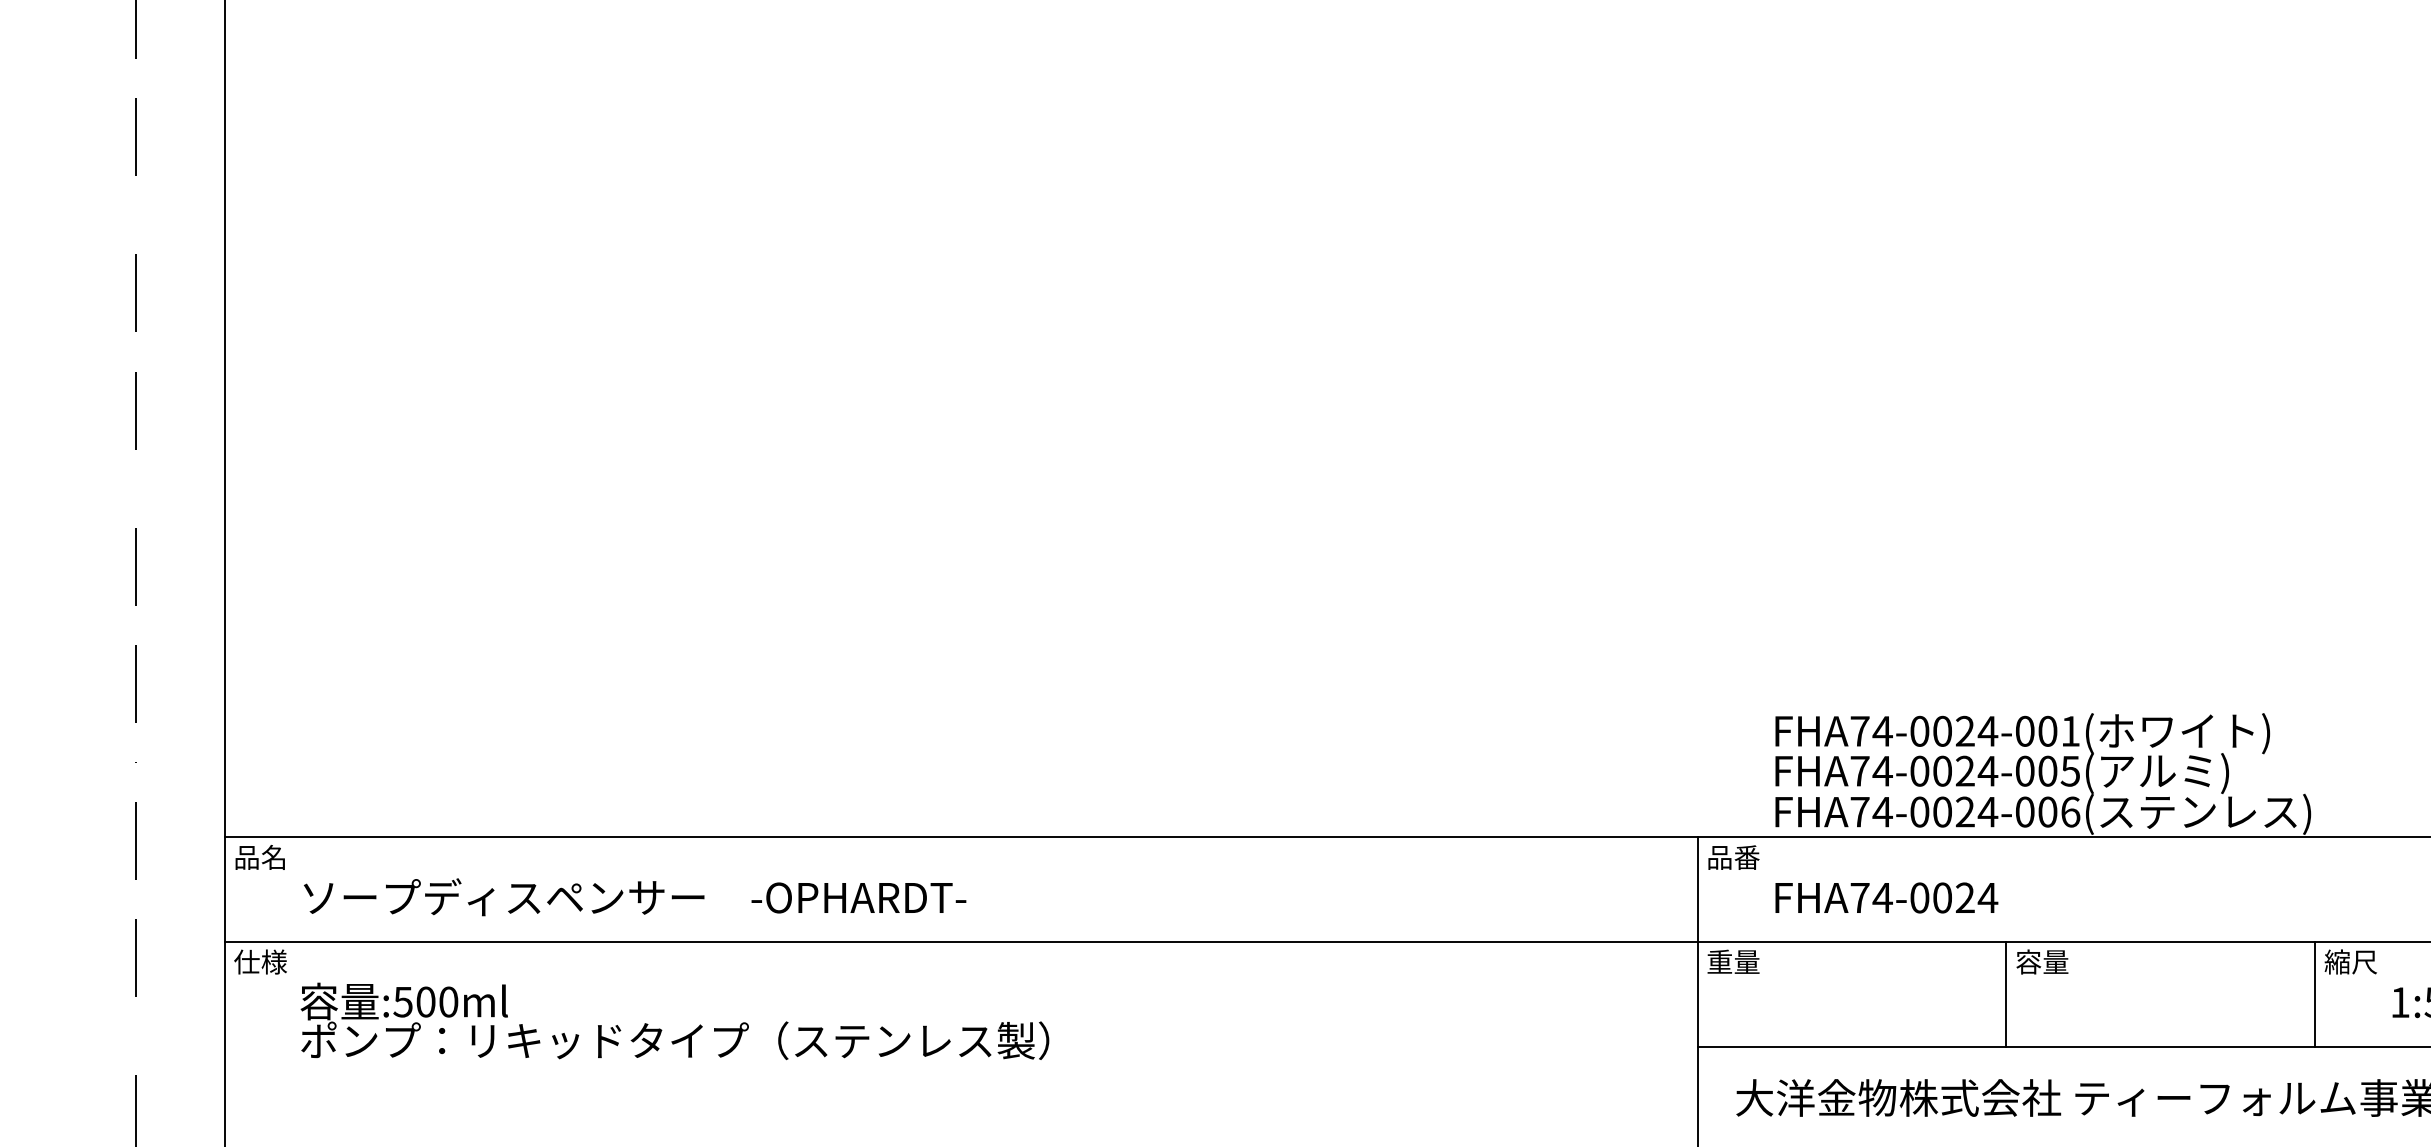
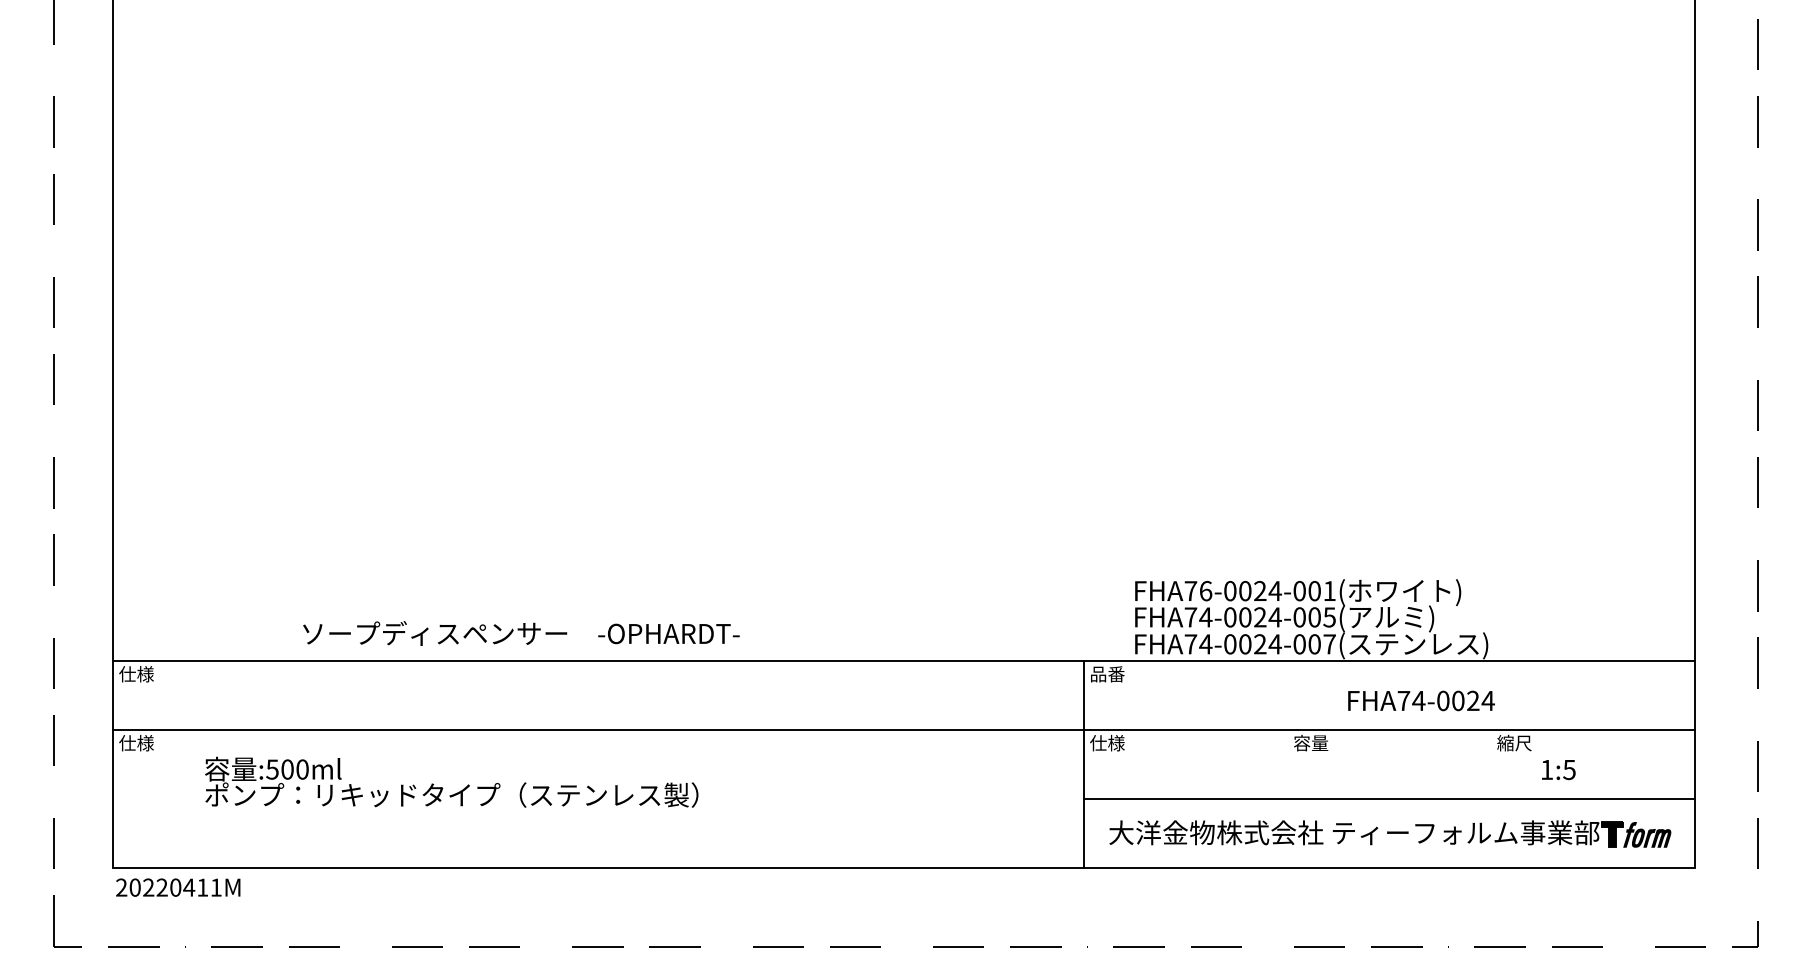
text: (1882, 731) -> (1205, 591), FHA74-0024-001( -> FHA76-0024-001(
text: (2070, 812) -> (1329, 644), FHA74-0024-006( -> FHA74-0024-007(
text: (260, 857) -> (136, 674), 品名 -> 仕様
text: (635, 897) -> (521, 633), moved
text: (1886, 897) -> (1421, 700), moved
text: (1733, 961) -> (1107, 742), 重量 -> 仕様
line: (2006, 994) -> (1287, 764), removed
line: (2314, 994) -> (1490, 764), removed
text: (674, 1020) -> (451, 781), moved

